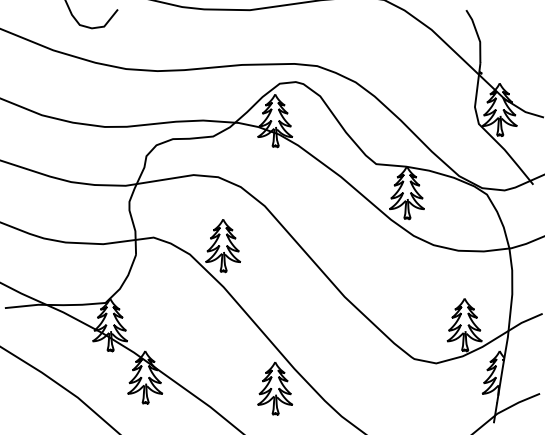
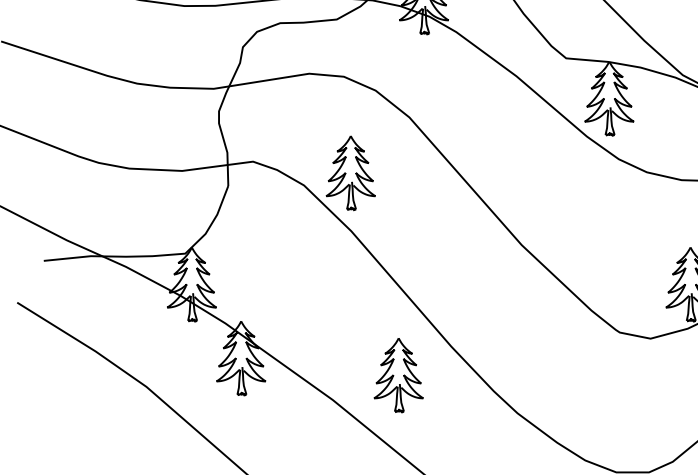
part: (275, 388) -> (399, 375), moved

